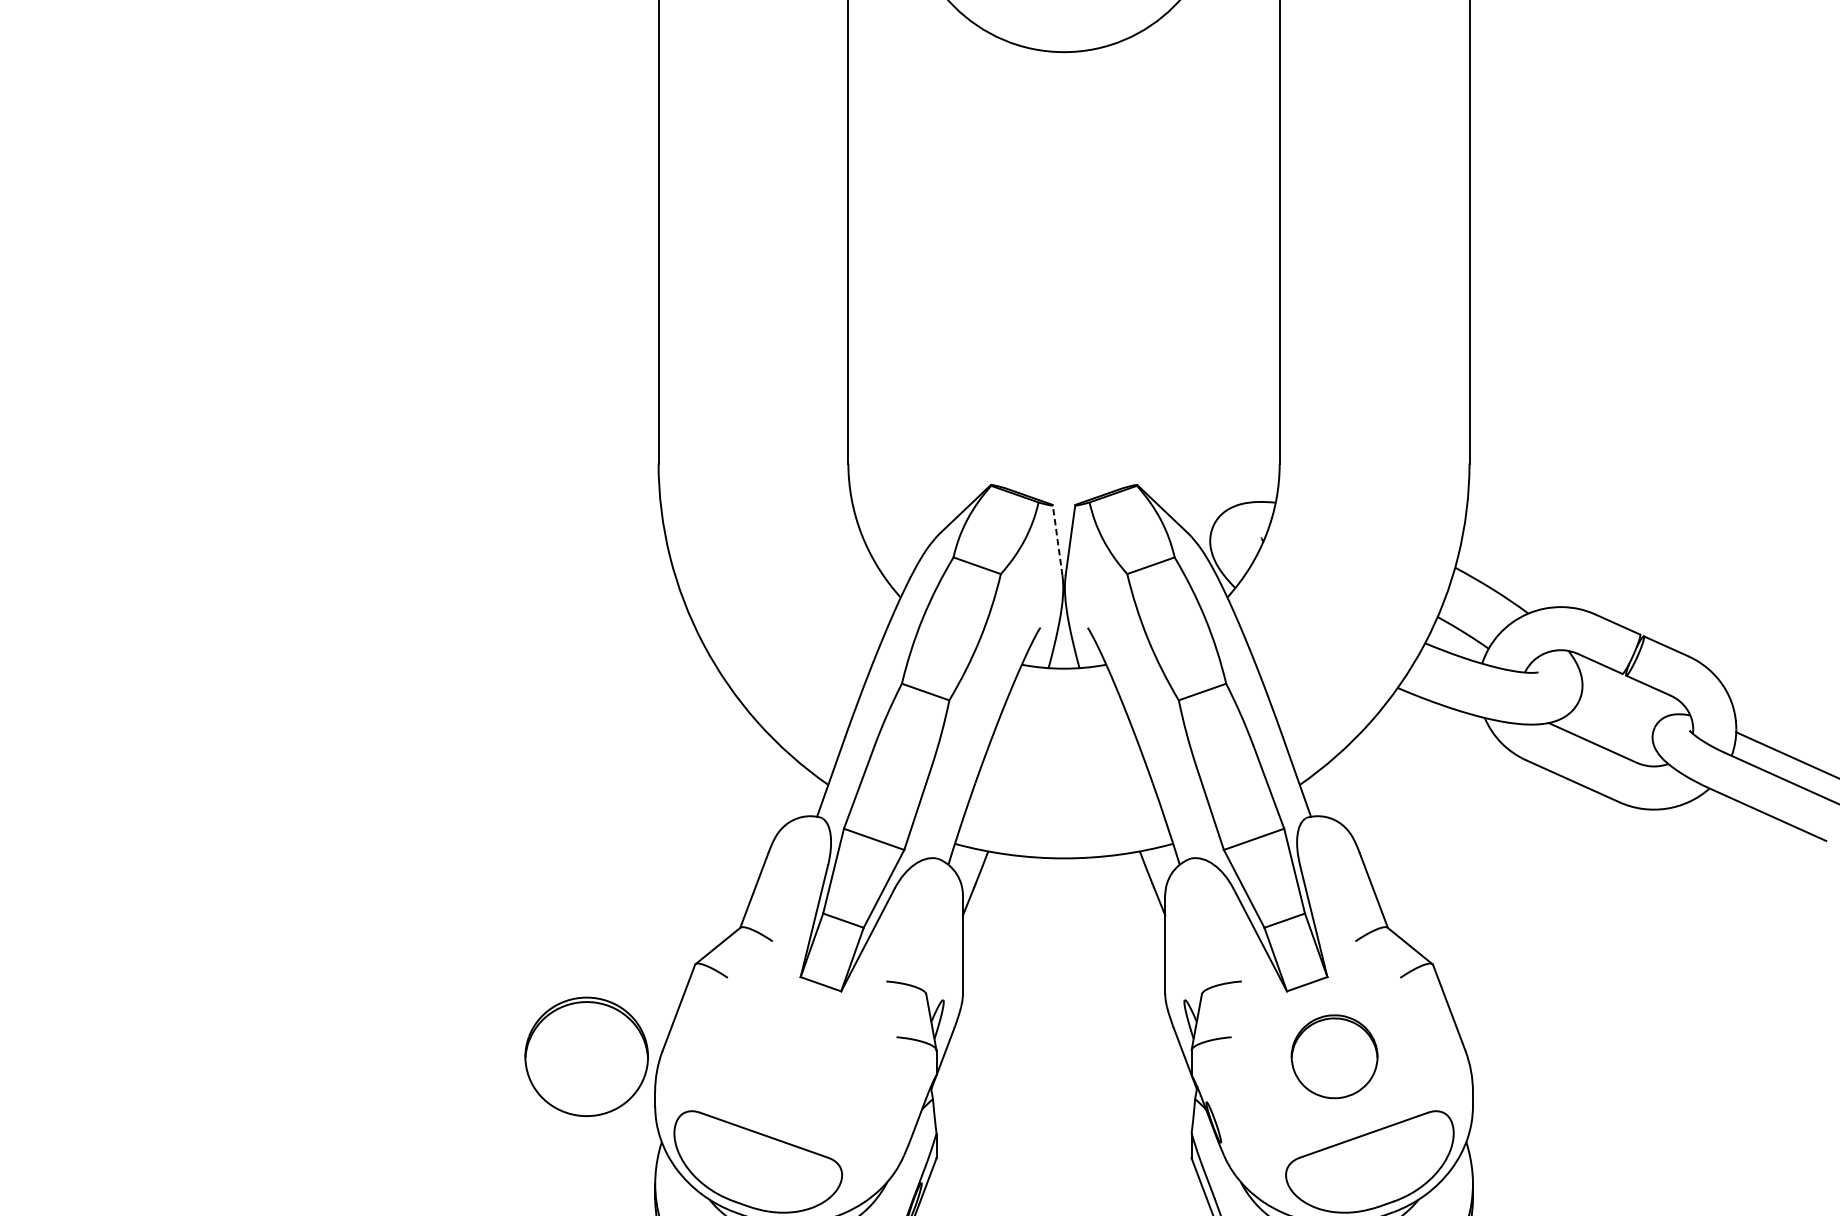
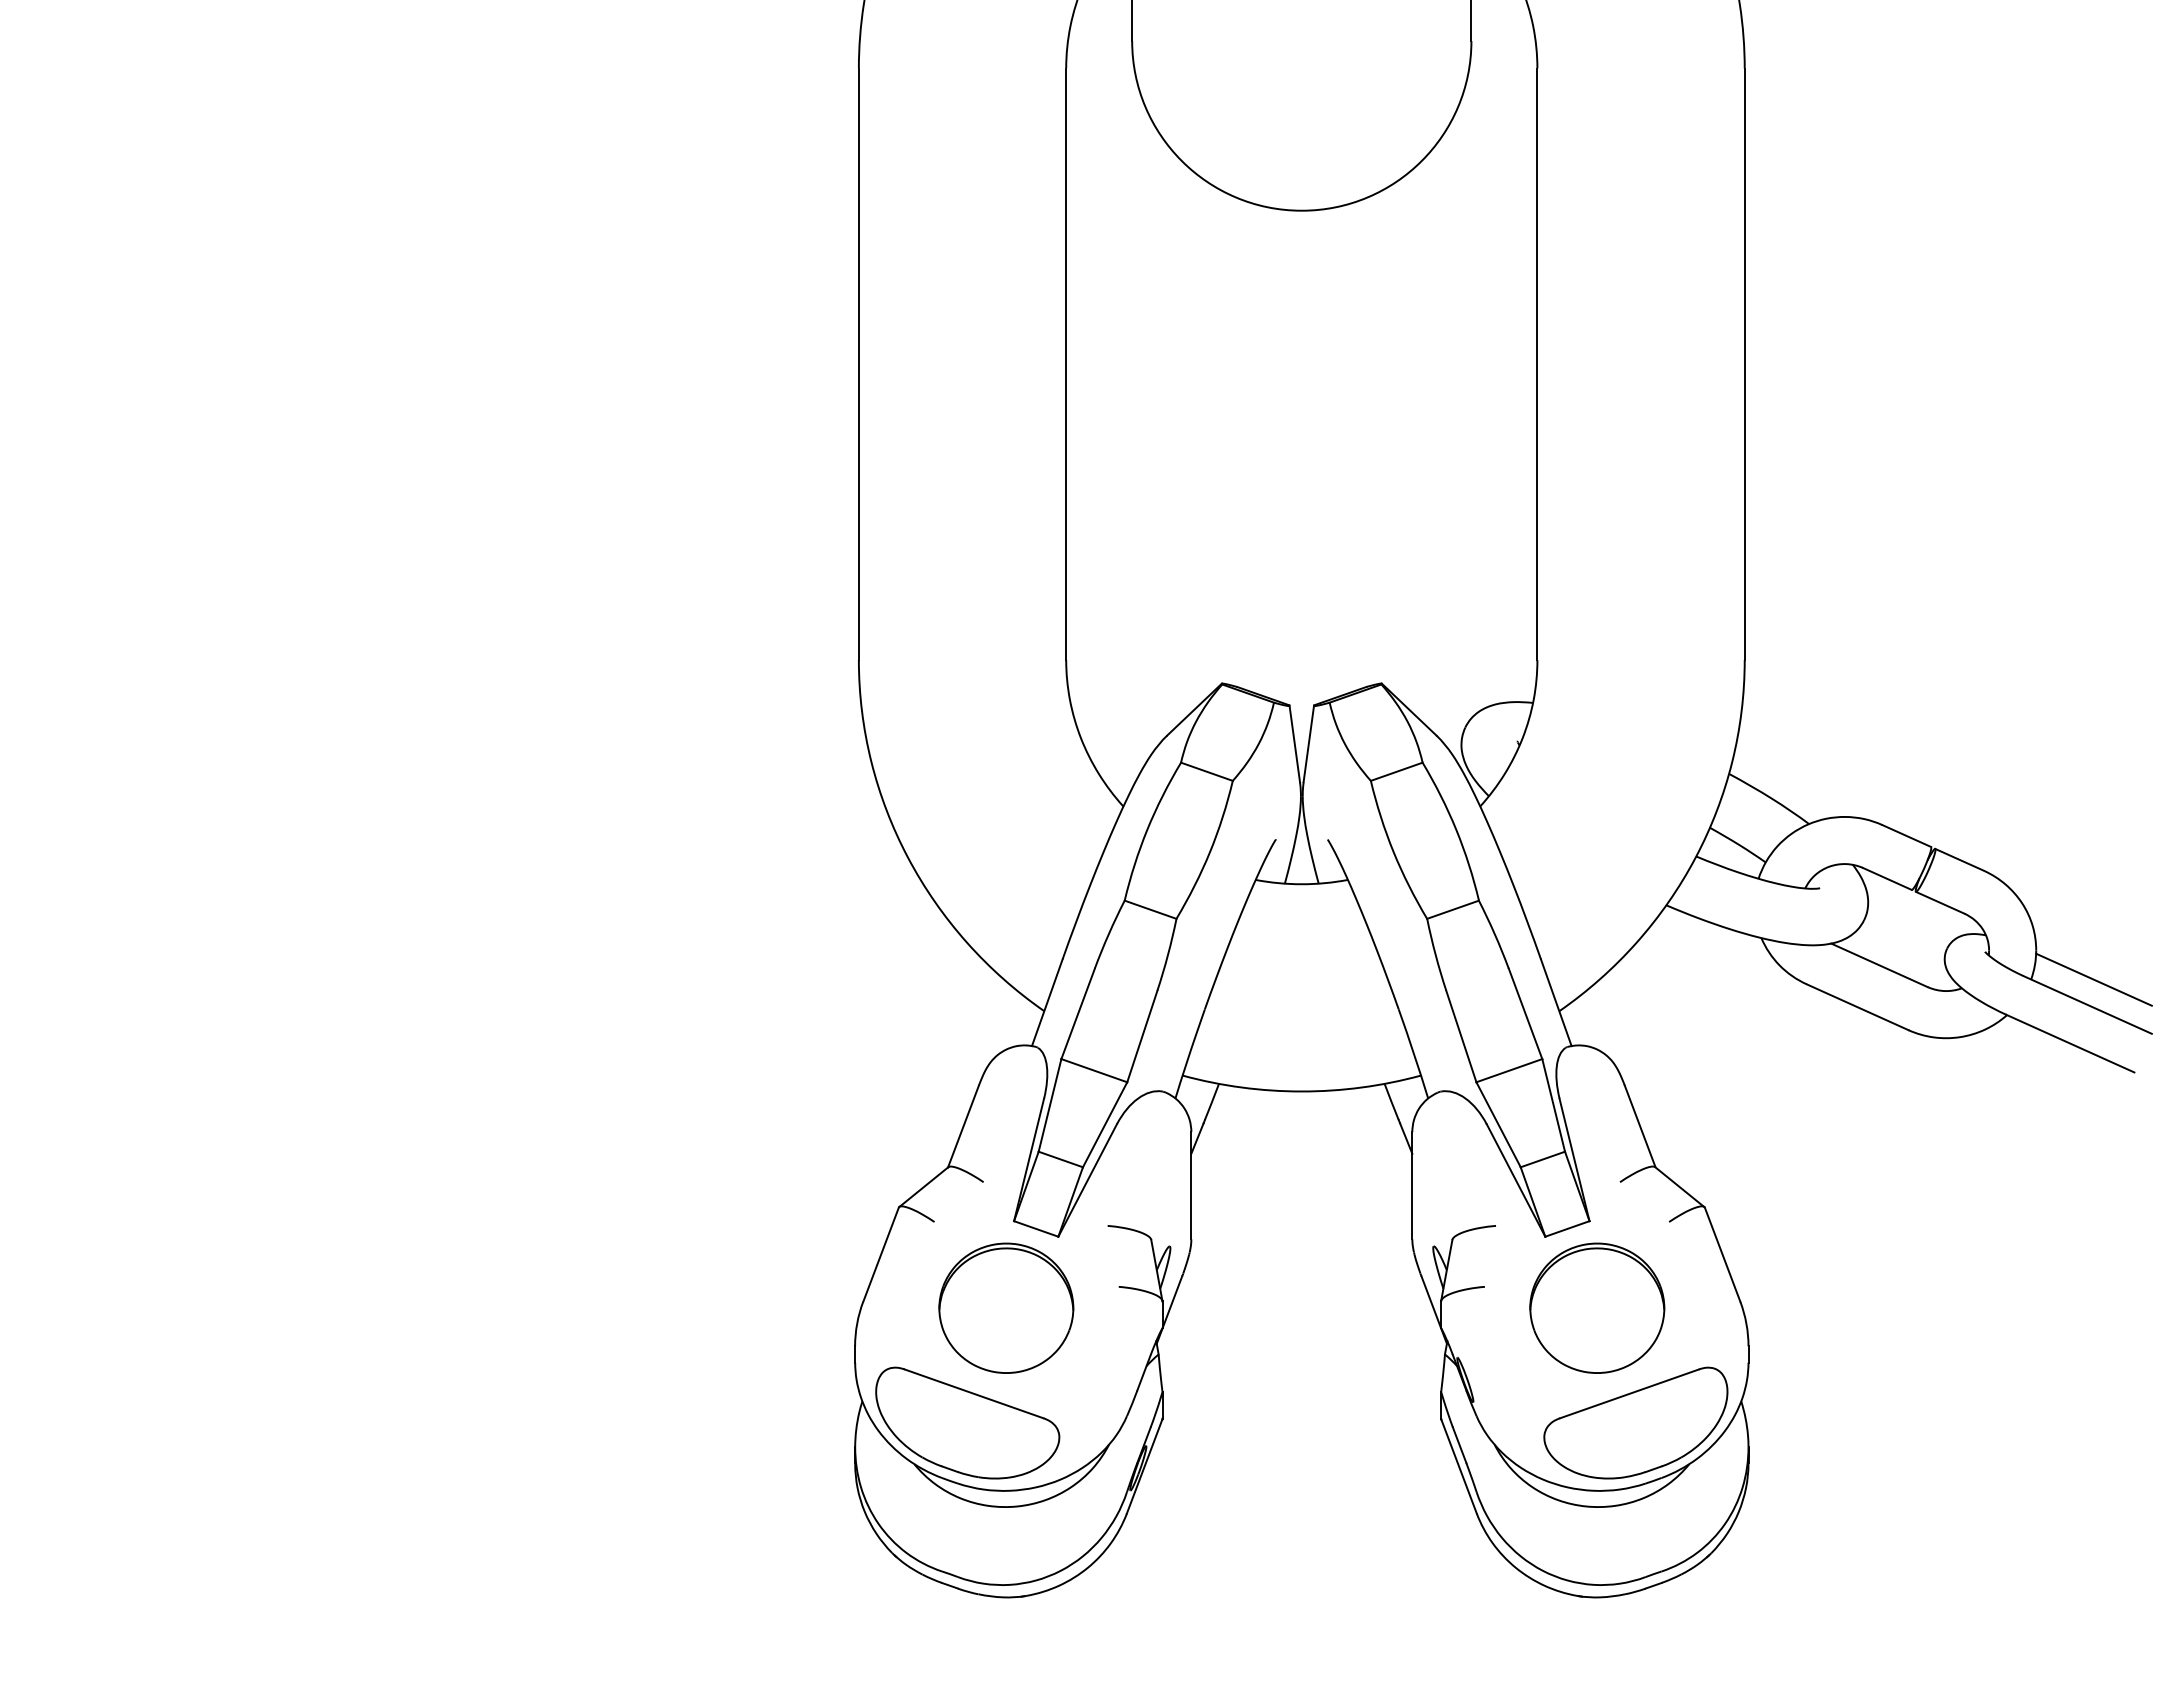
line: (1057, 539) -> (1294, 743), dashed -> solid
part: (586, 1056) -> (1006, 1307), moved
part: (1334, 1056) -> (1597, 1307), size x1.43

